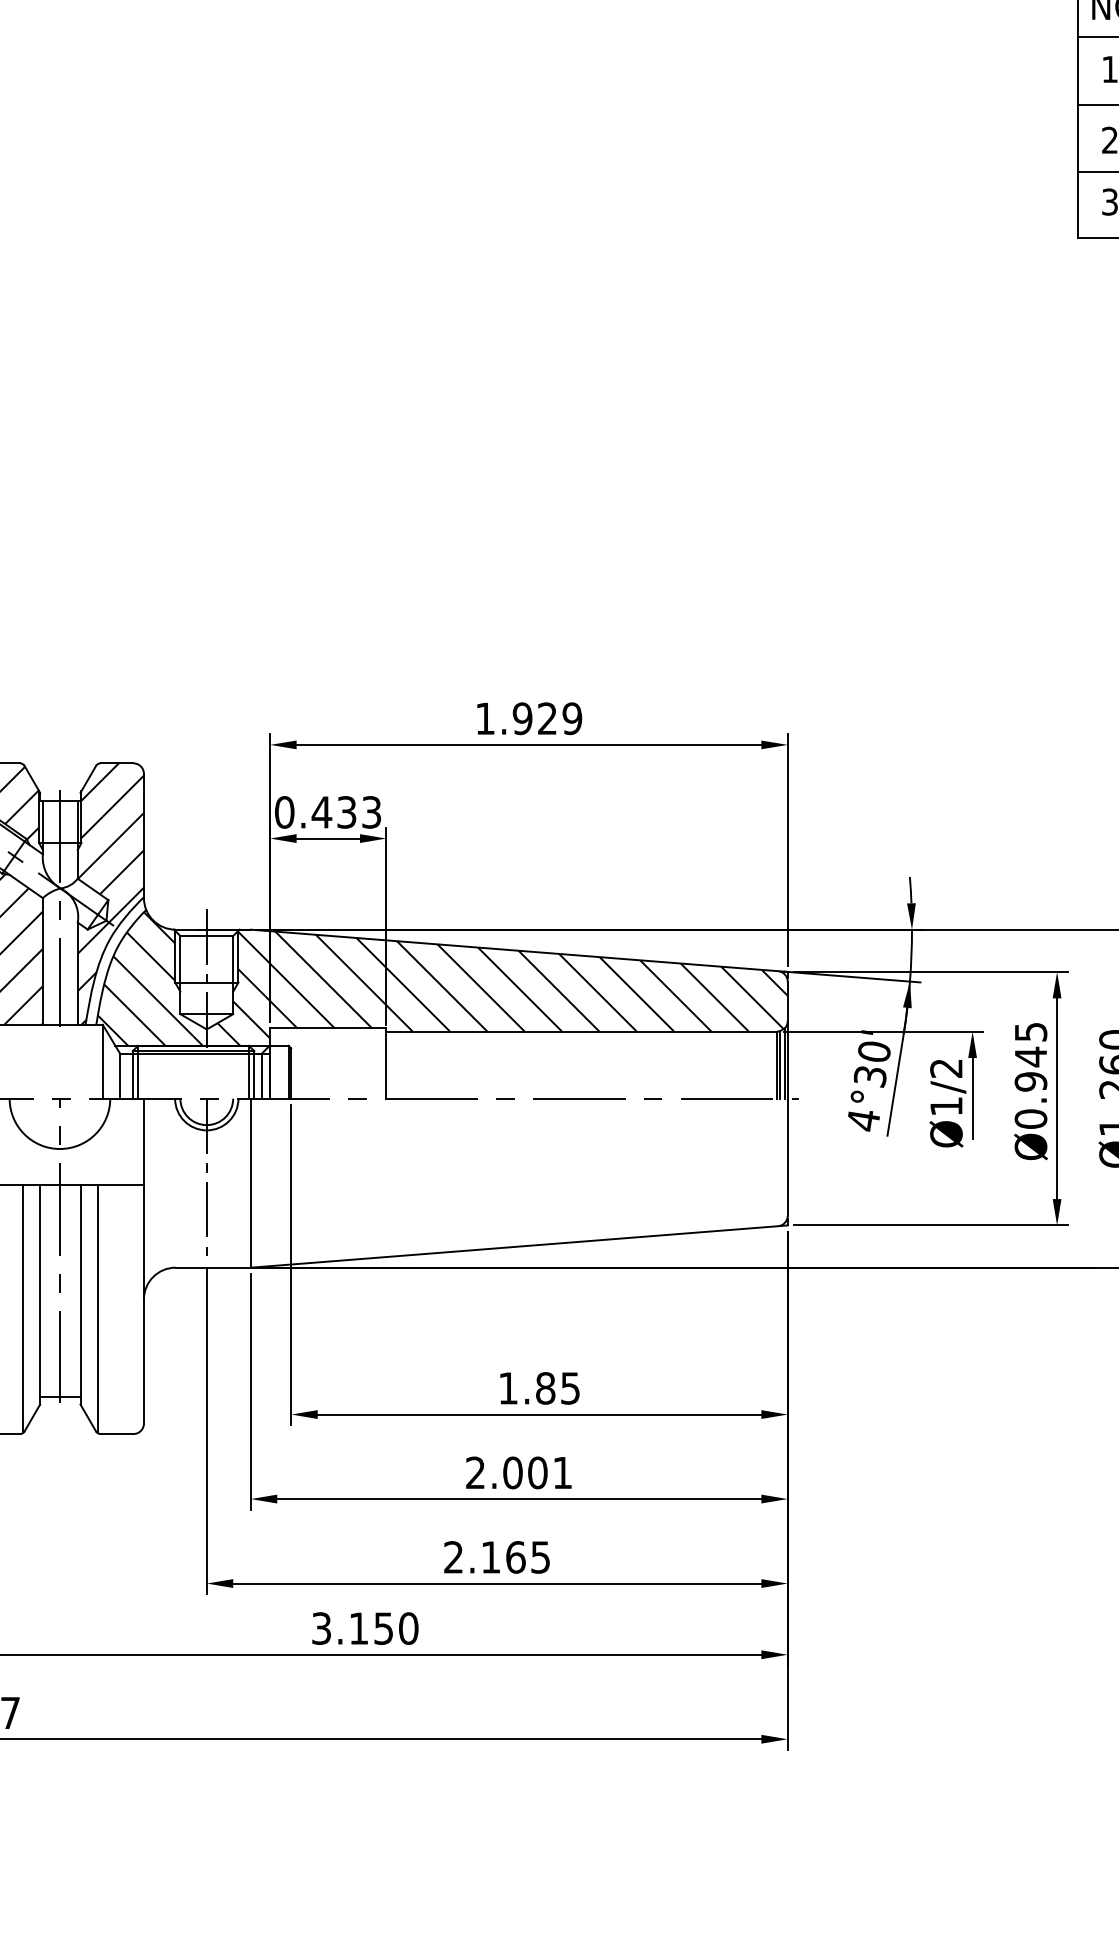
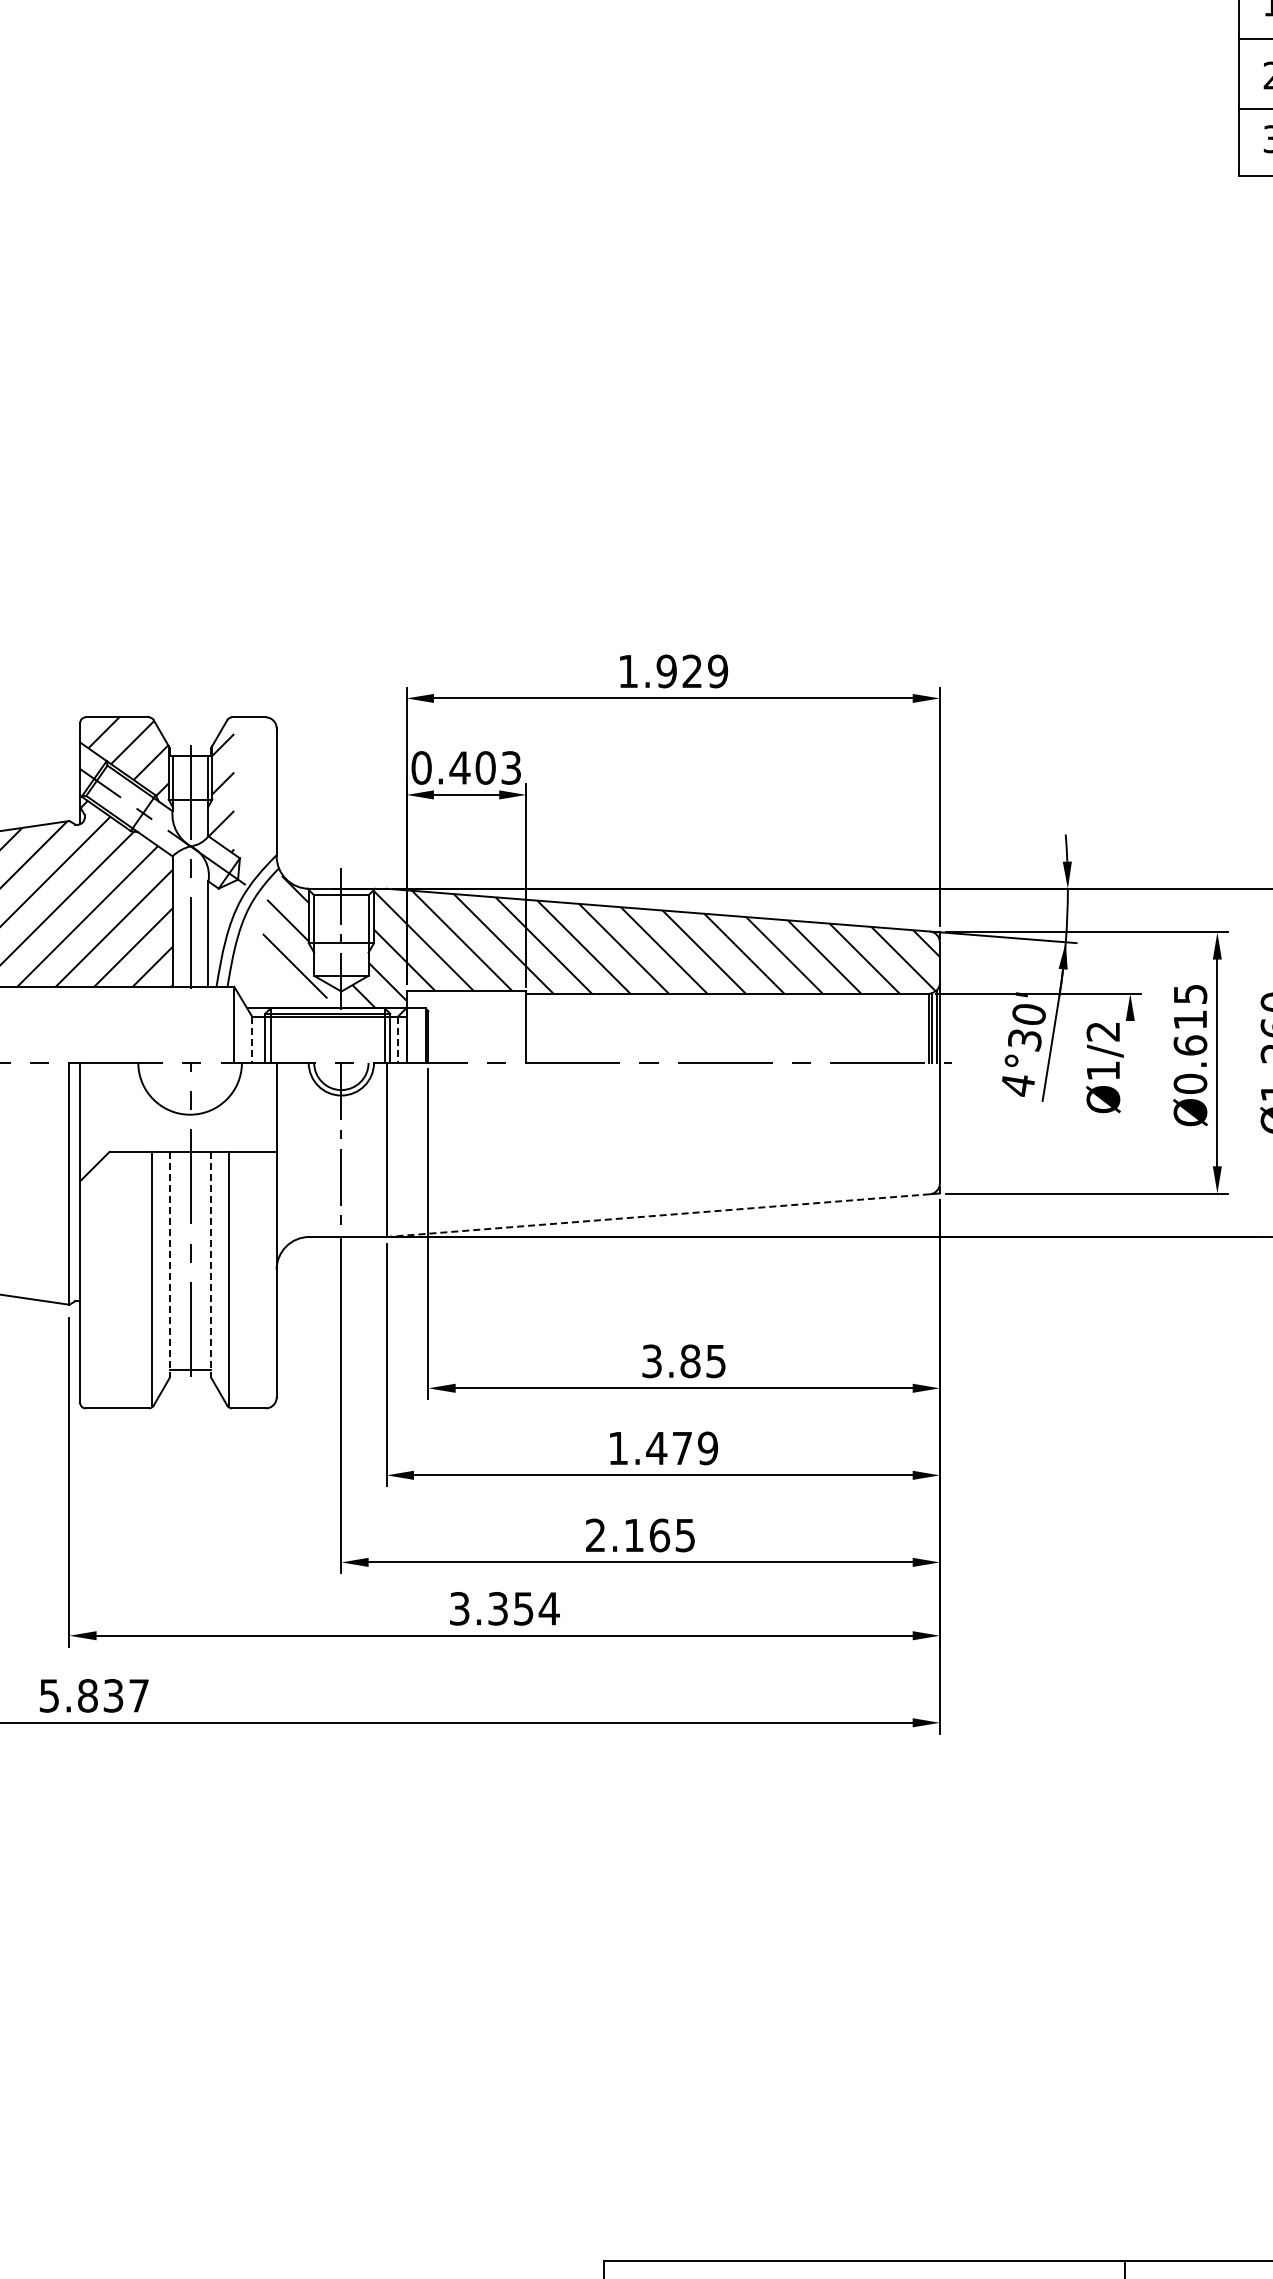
text: (346, 811) -> (485, 767), 0.433 -> 0.403
hatch: (110, 893) -> (242, 851), removed
hatch: (150, 978) -> (283, 939), removed
text: (1031, 1069) -> (1190, 1032), Ø0.945 -> Ø0.615
line: (120, 1076) -> (252, 1040), solid -> dashed
line: (261, 1076) -> (397, 1040), solid -> dashed
line: (972, 1098) -> (1130, 1062), removed
line: (513, 1246) -> (657, 1215), solid -> dashed
line: (39, 1295) -> (169, 1265), solid -> dashed
line: (80, 1295) -> (211, 1265), solid -> dashed
text: (507, 1388) -> (651, 1361), 1.85 -> 3.85
text: (519, 1472) -> (663, 1448), 2.001 -> 1.479
text: (383, 1628) -> (523, 1608), 3.150 -> 3.354

